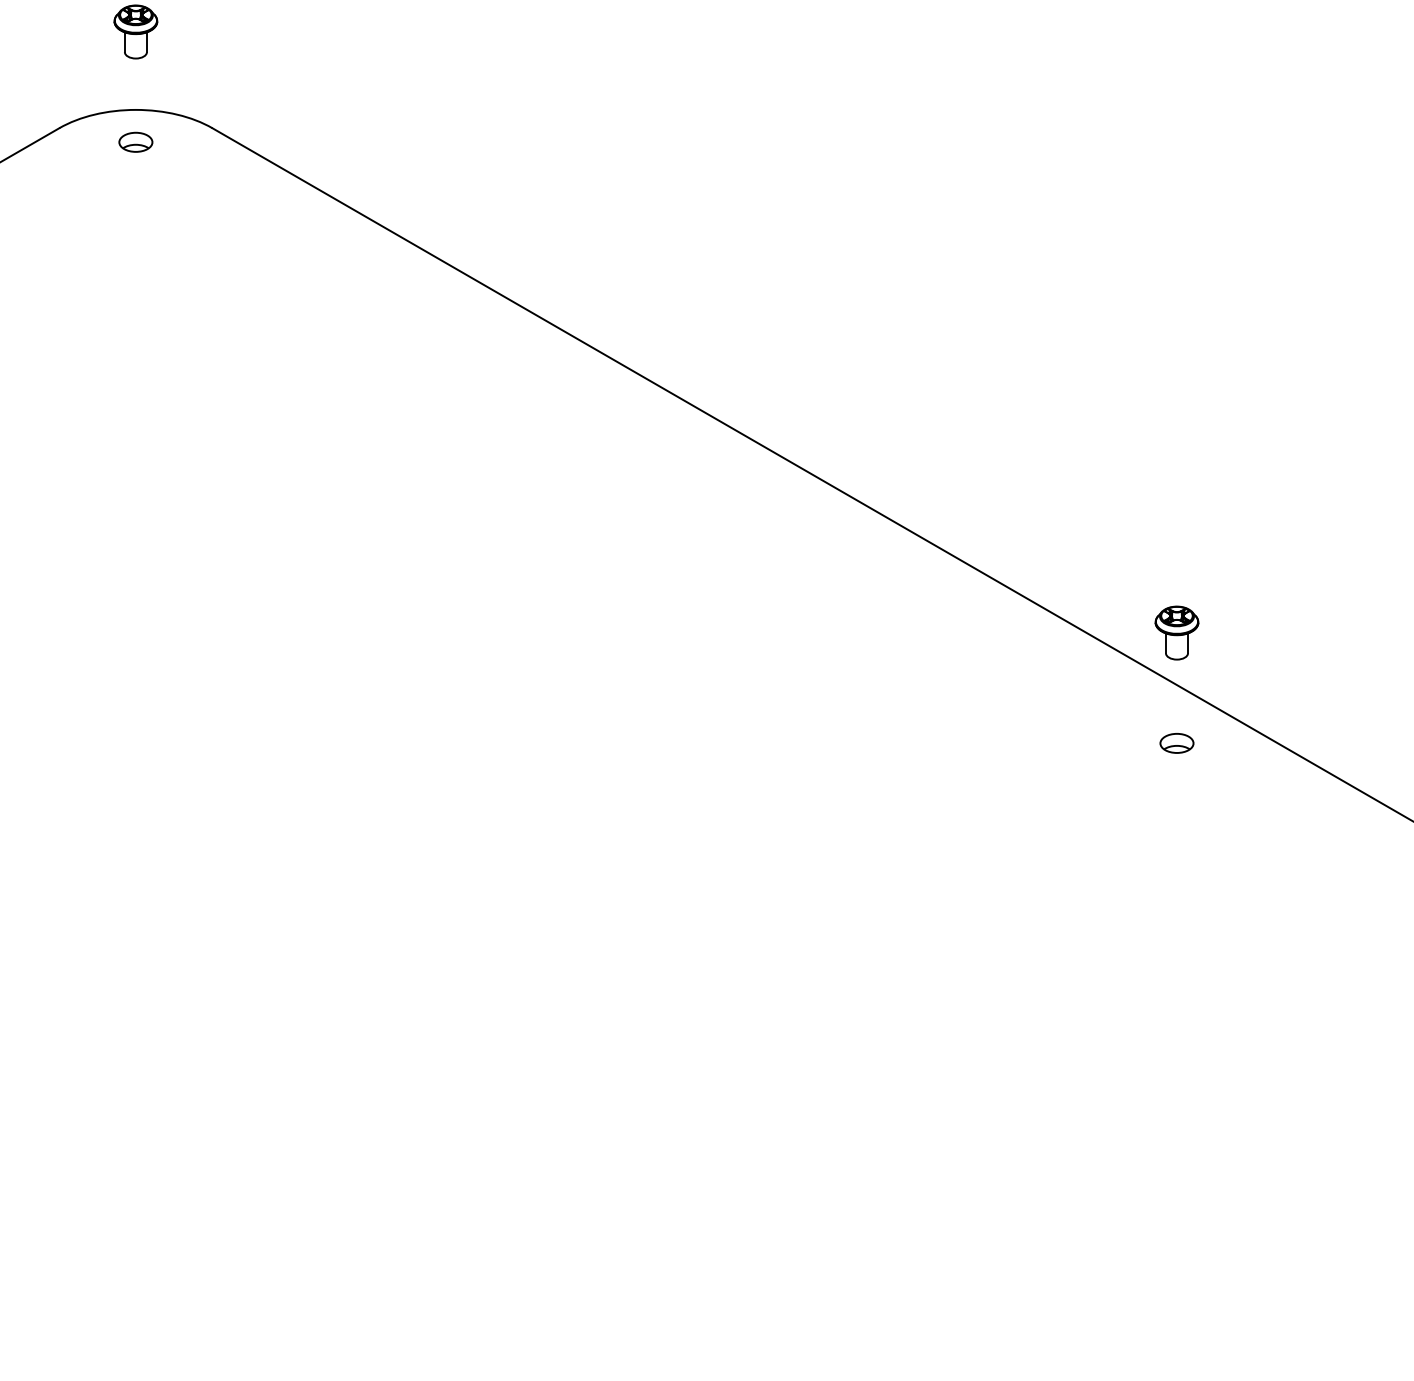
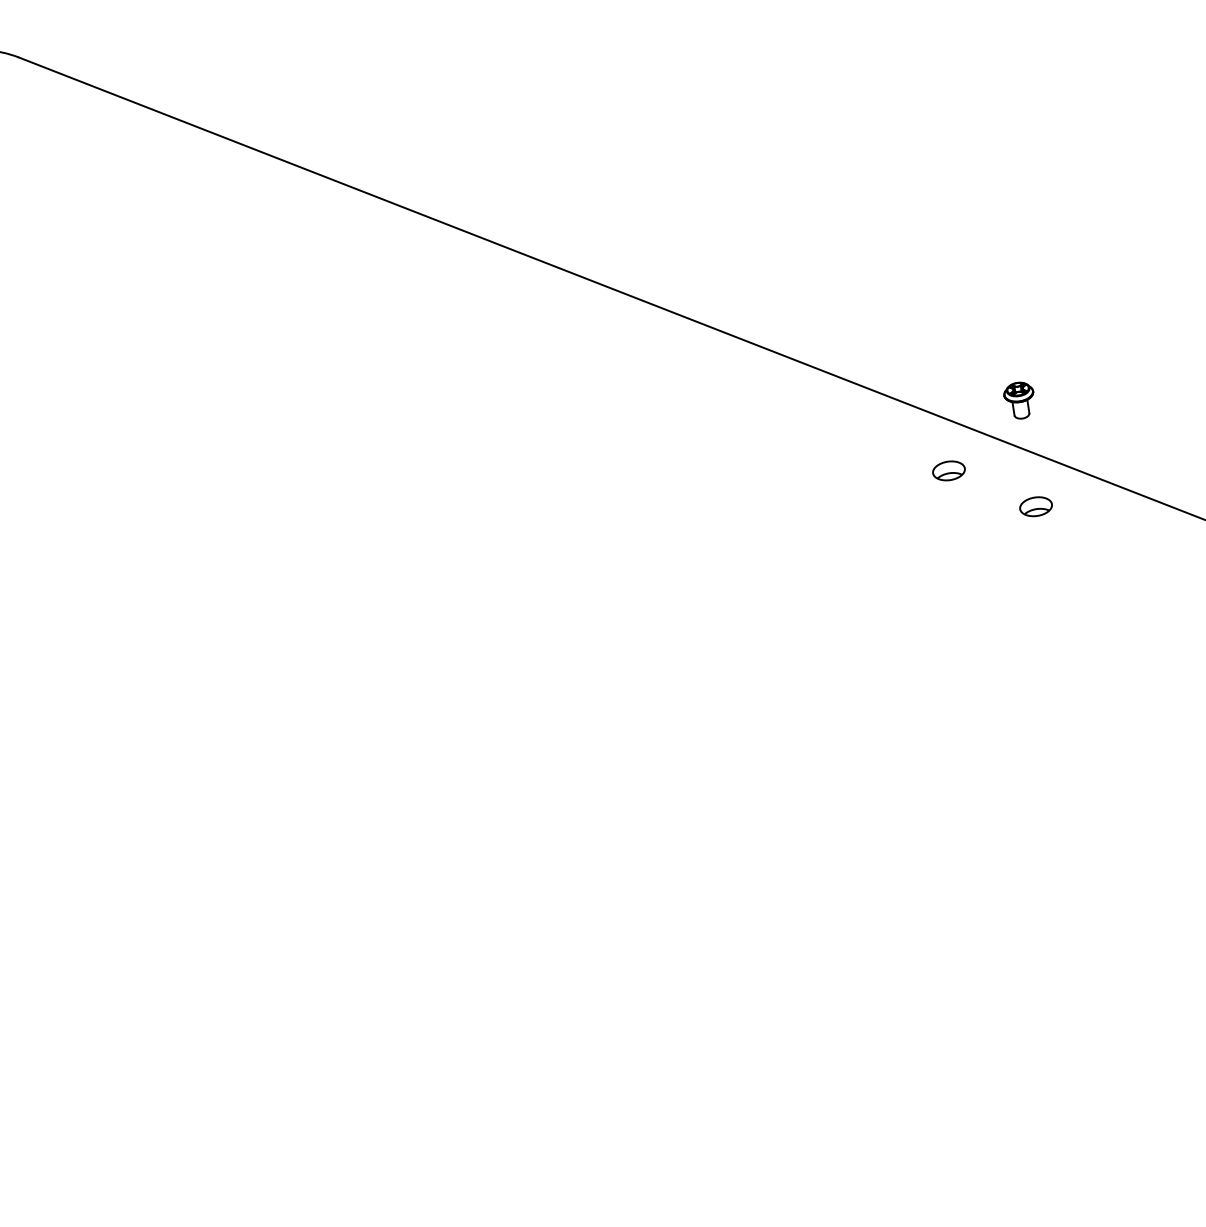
part: (1176, 632) -> (1019, 400), size x0.7
part: (1093, 693) -> (948, 471), added

